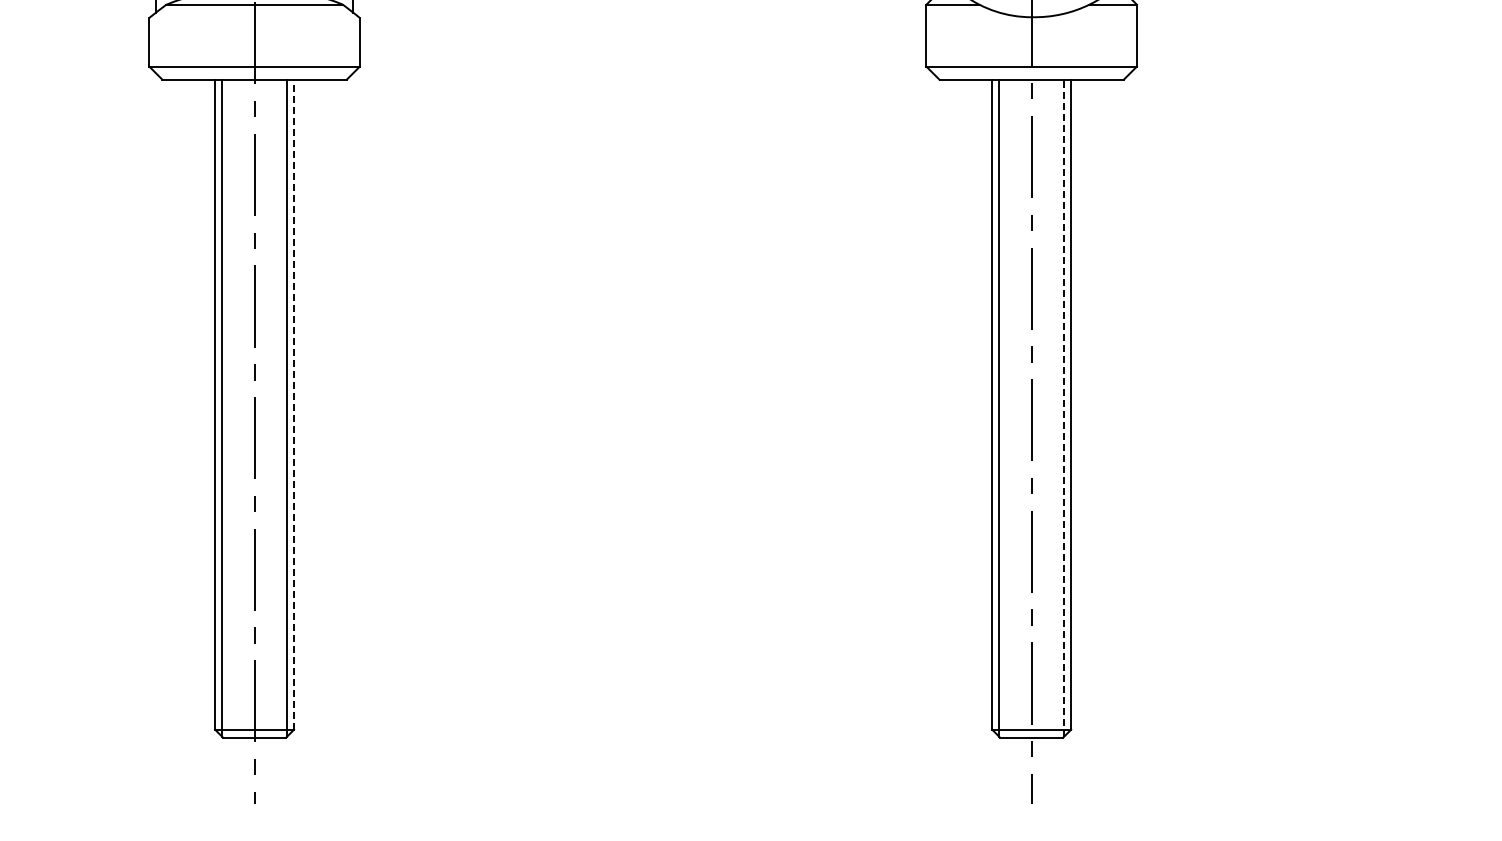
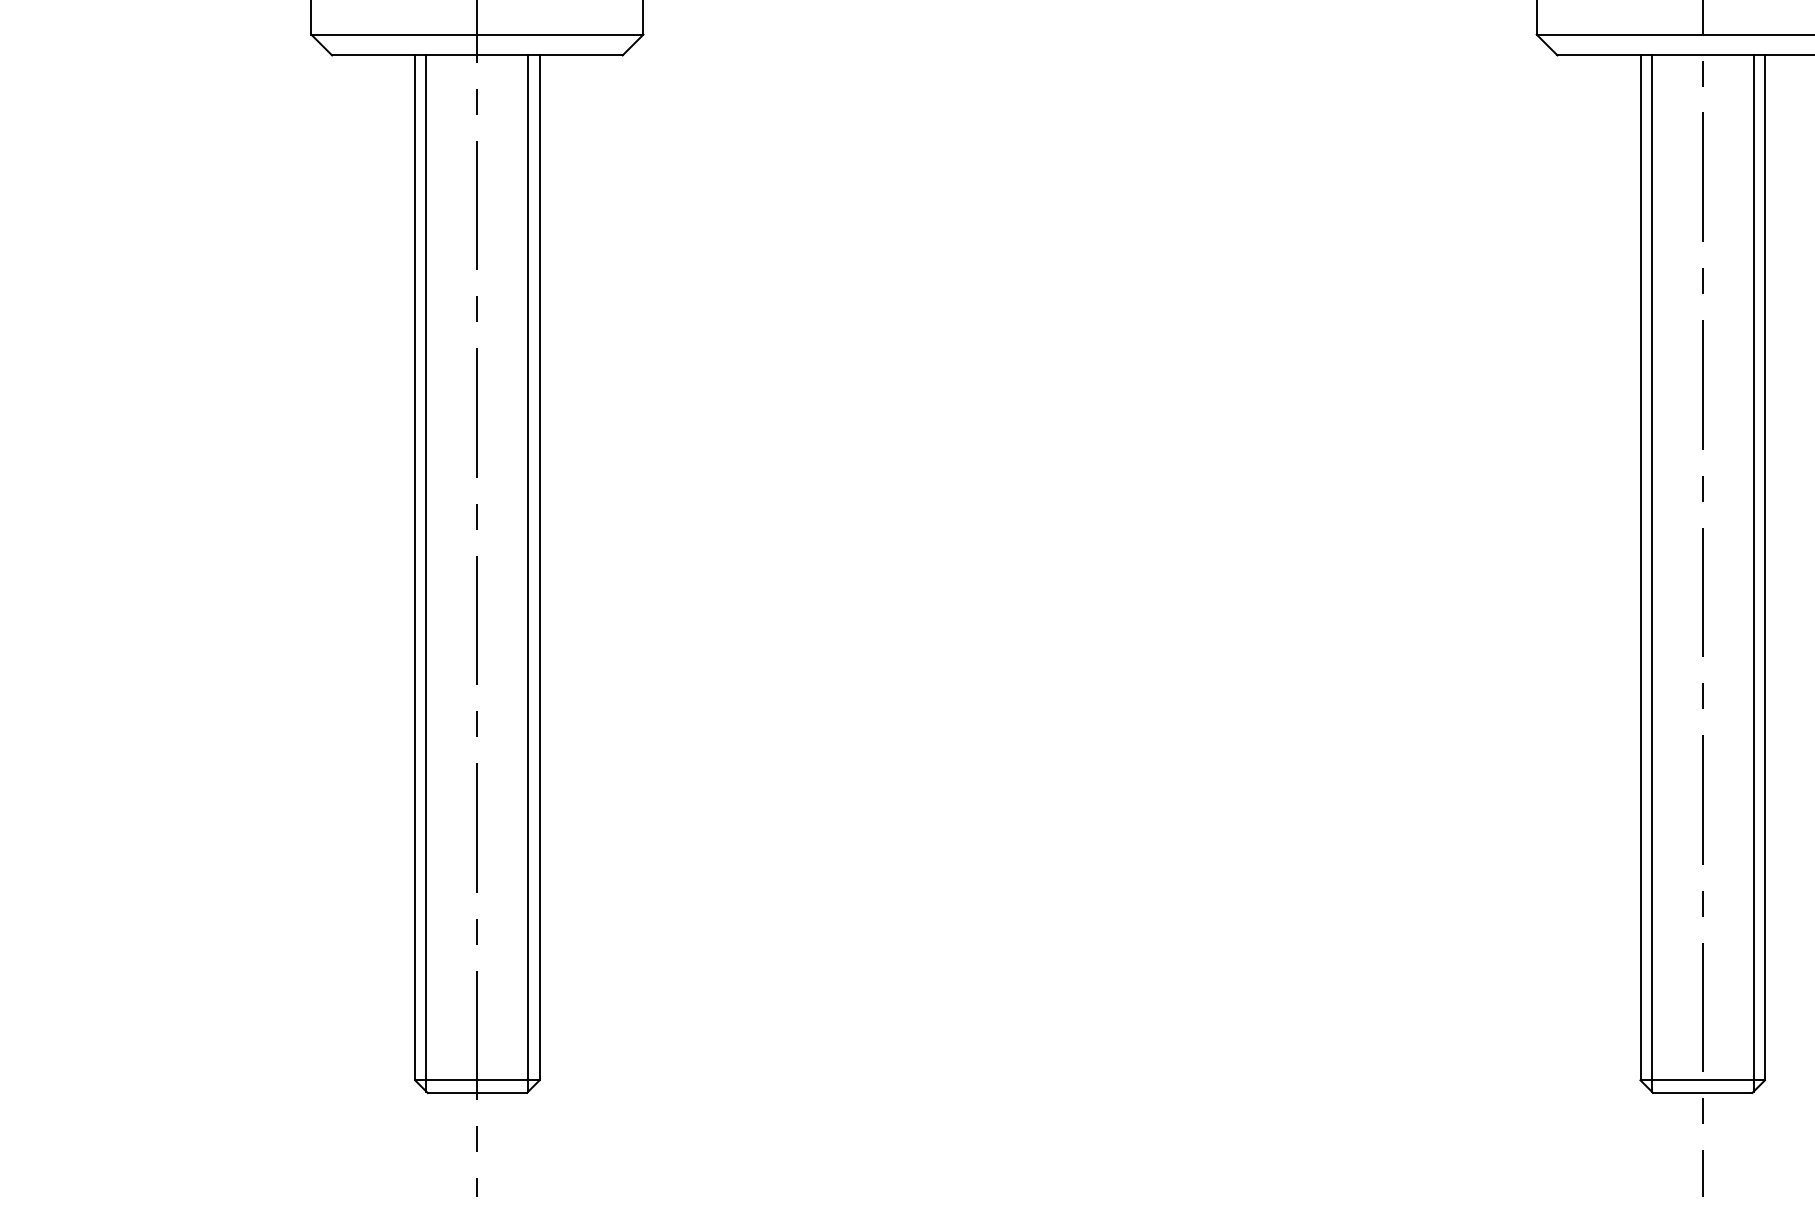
line: (294, 404) -> (540, 567), dashed -> solid
line: (1064, 408) -> (1754, 573), dashed -> solid

